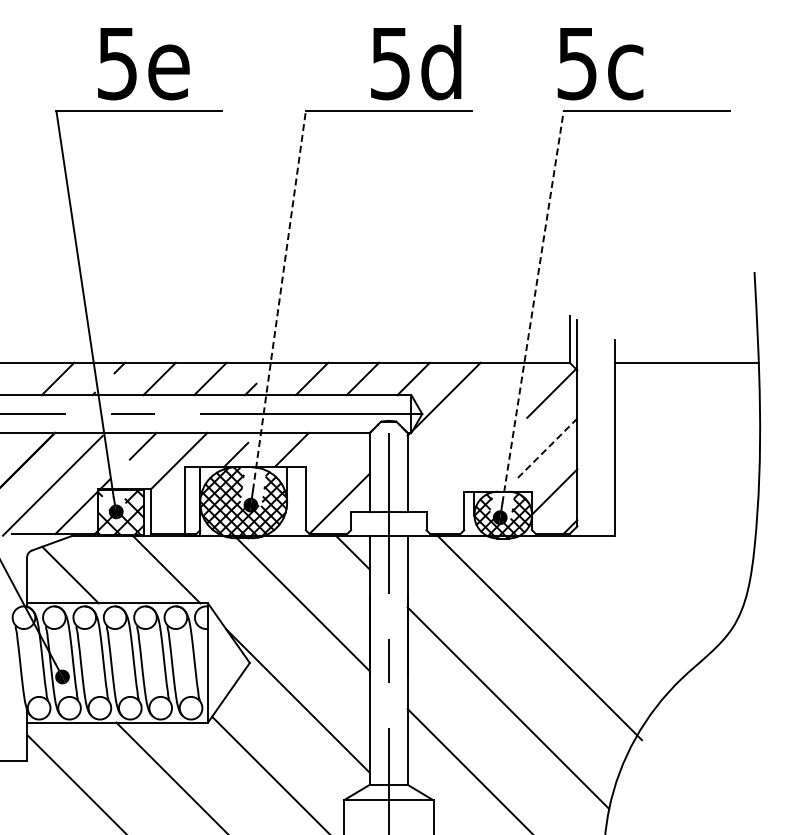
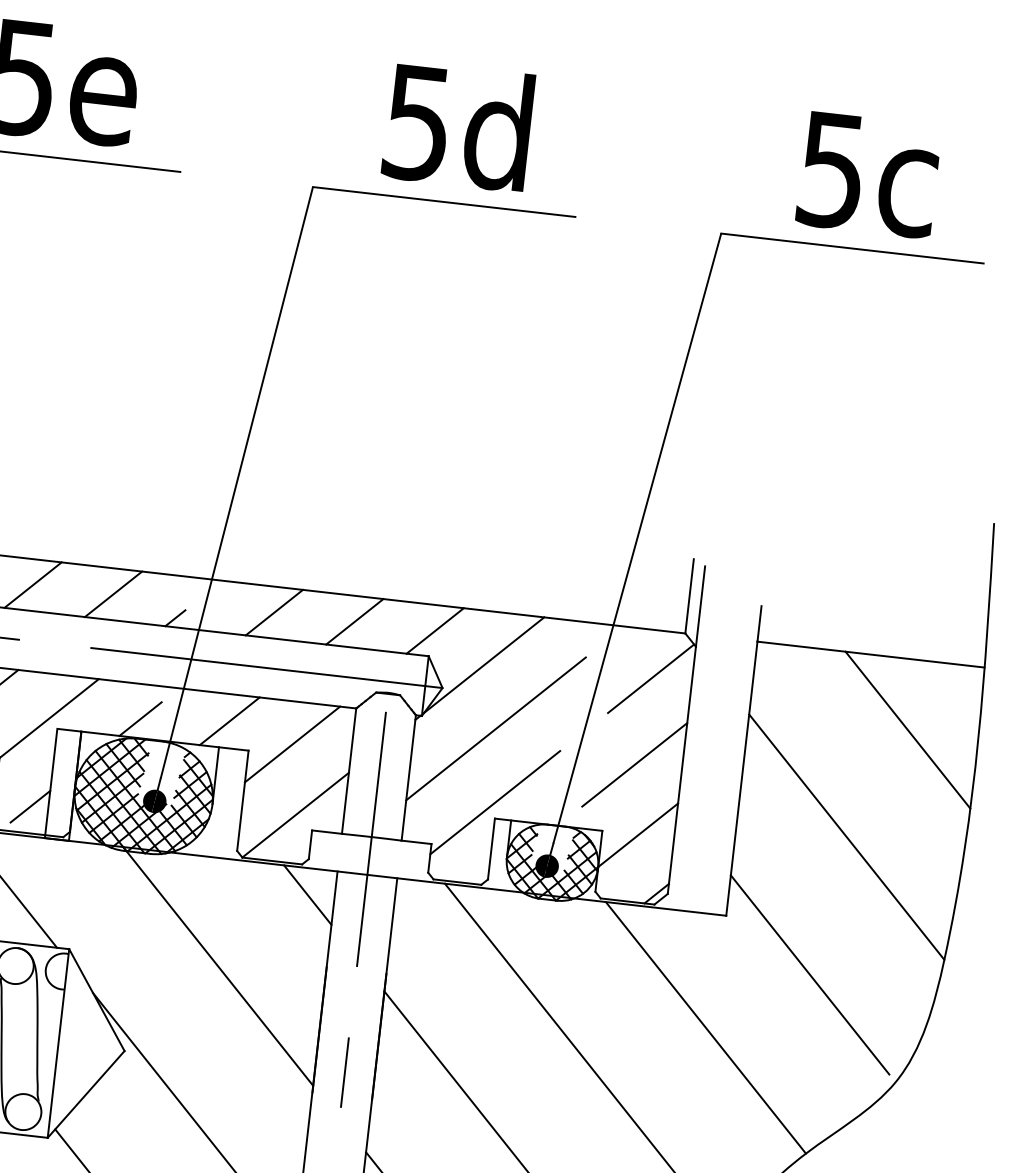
text: (416, 62) -> (458, 126), moved
text: (600, 64) -> (868, 175), moved
line: (279, 300) -> (236, 482), dashed -> solid
line: (533, 307) -> (637, 539), dashed -> solid
line: (715, 406) -> (908, 728), added
line: (458, 435) -> (496, 728), added
line: (547, 448) -> (634, 765), dashed -> solid
line: (332, 459) -> (292, 743), added
line: (684, 477) -> (846, 835), added
line: (463, 481) -> (495, 802), added
line: (173, 517) -> (29, 806), added
line: (671, 566) -> (809, 974), added
line: (610, 606) -> (705, 1026), added

